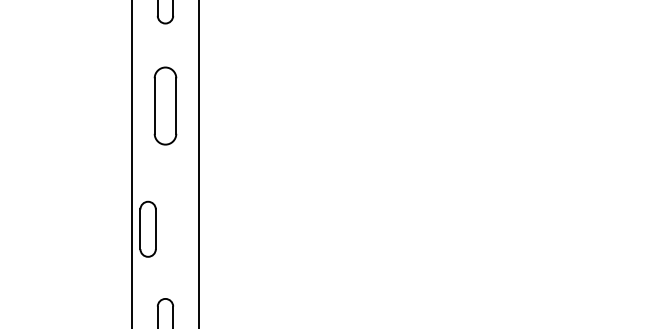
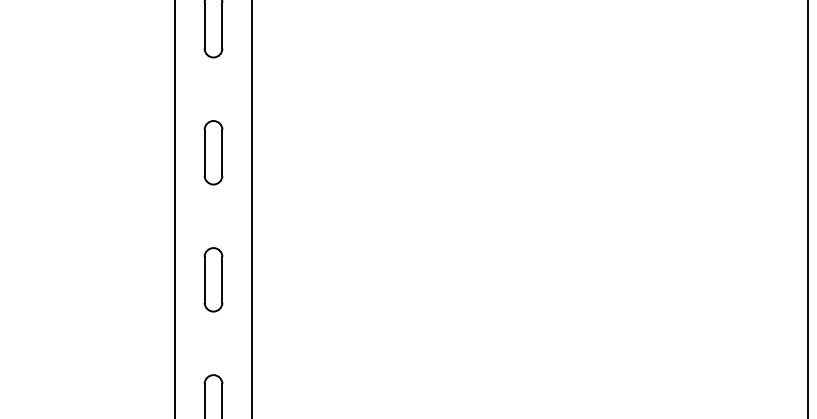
part: (165, 105) -> (213, 152), size x0.71
part: (148, 229) -> (213, 279), moved

